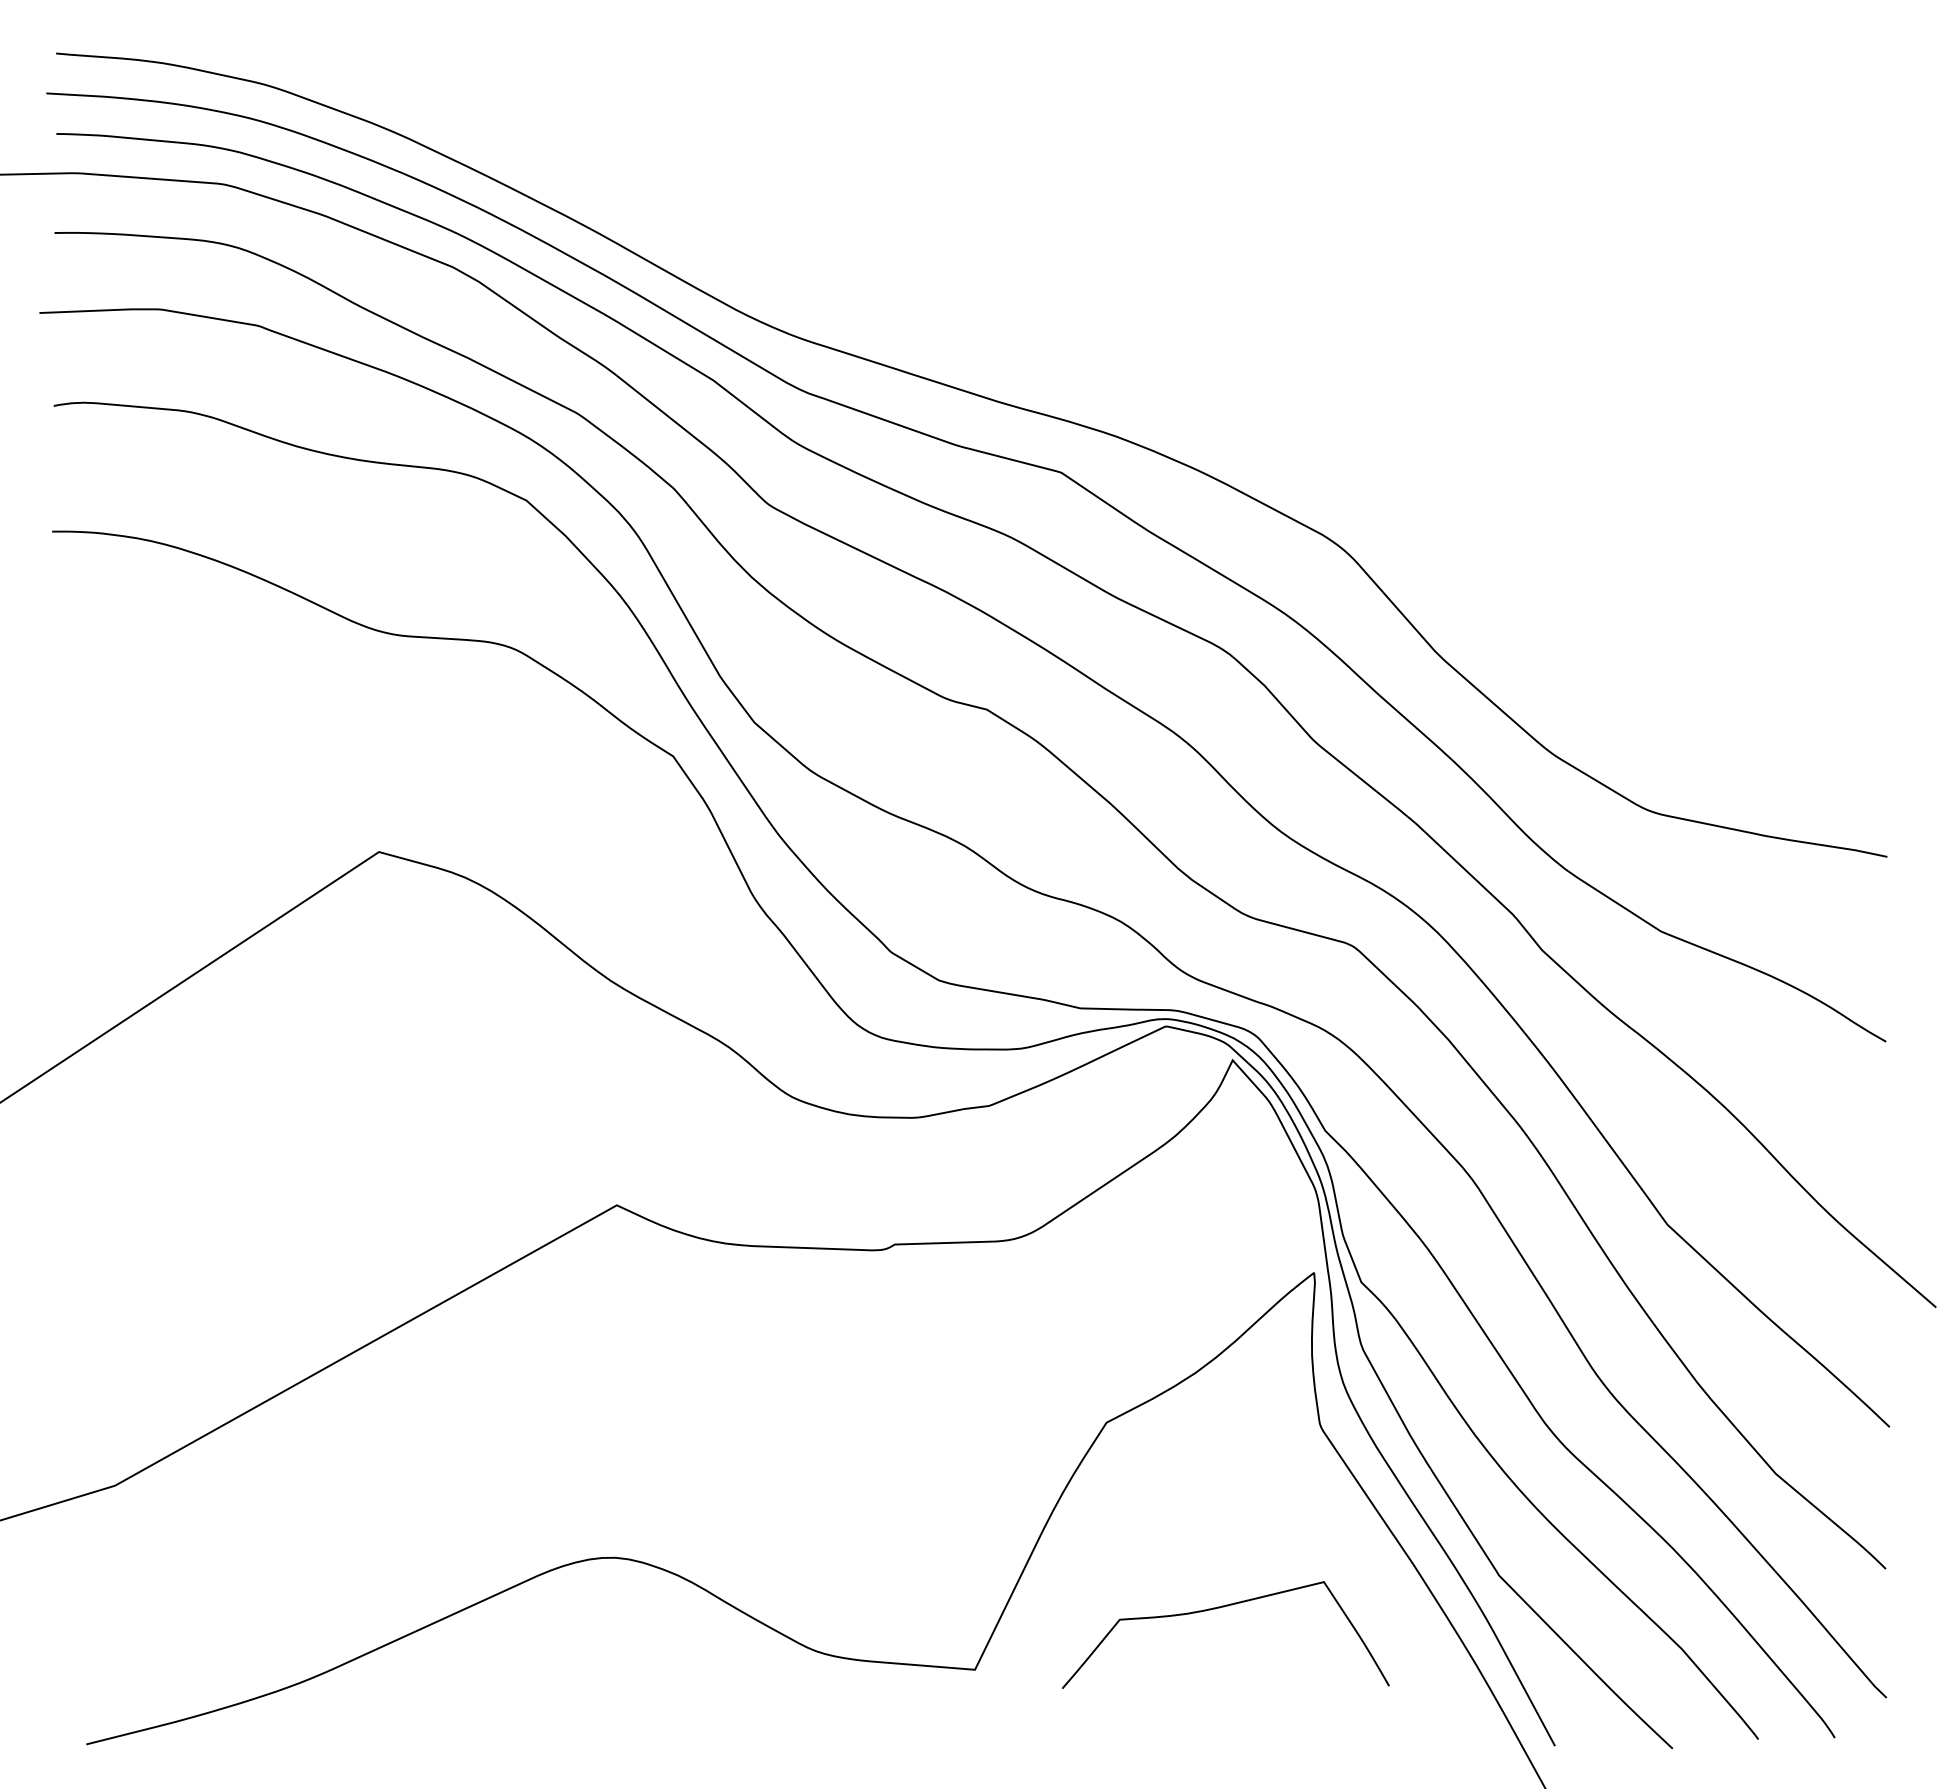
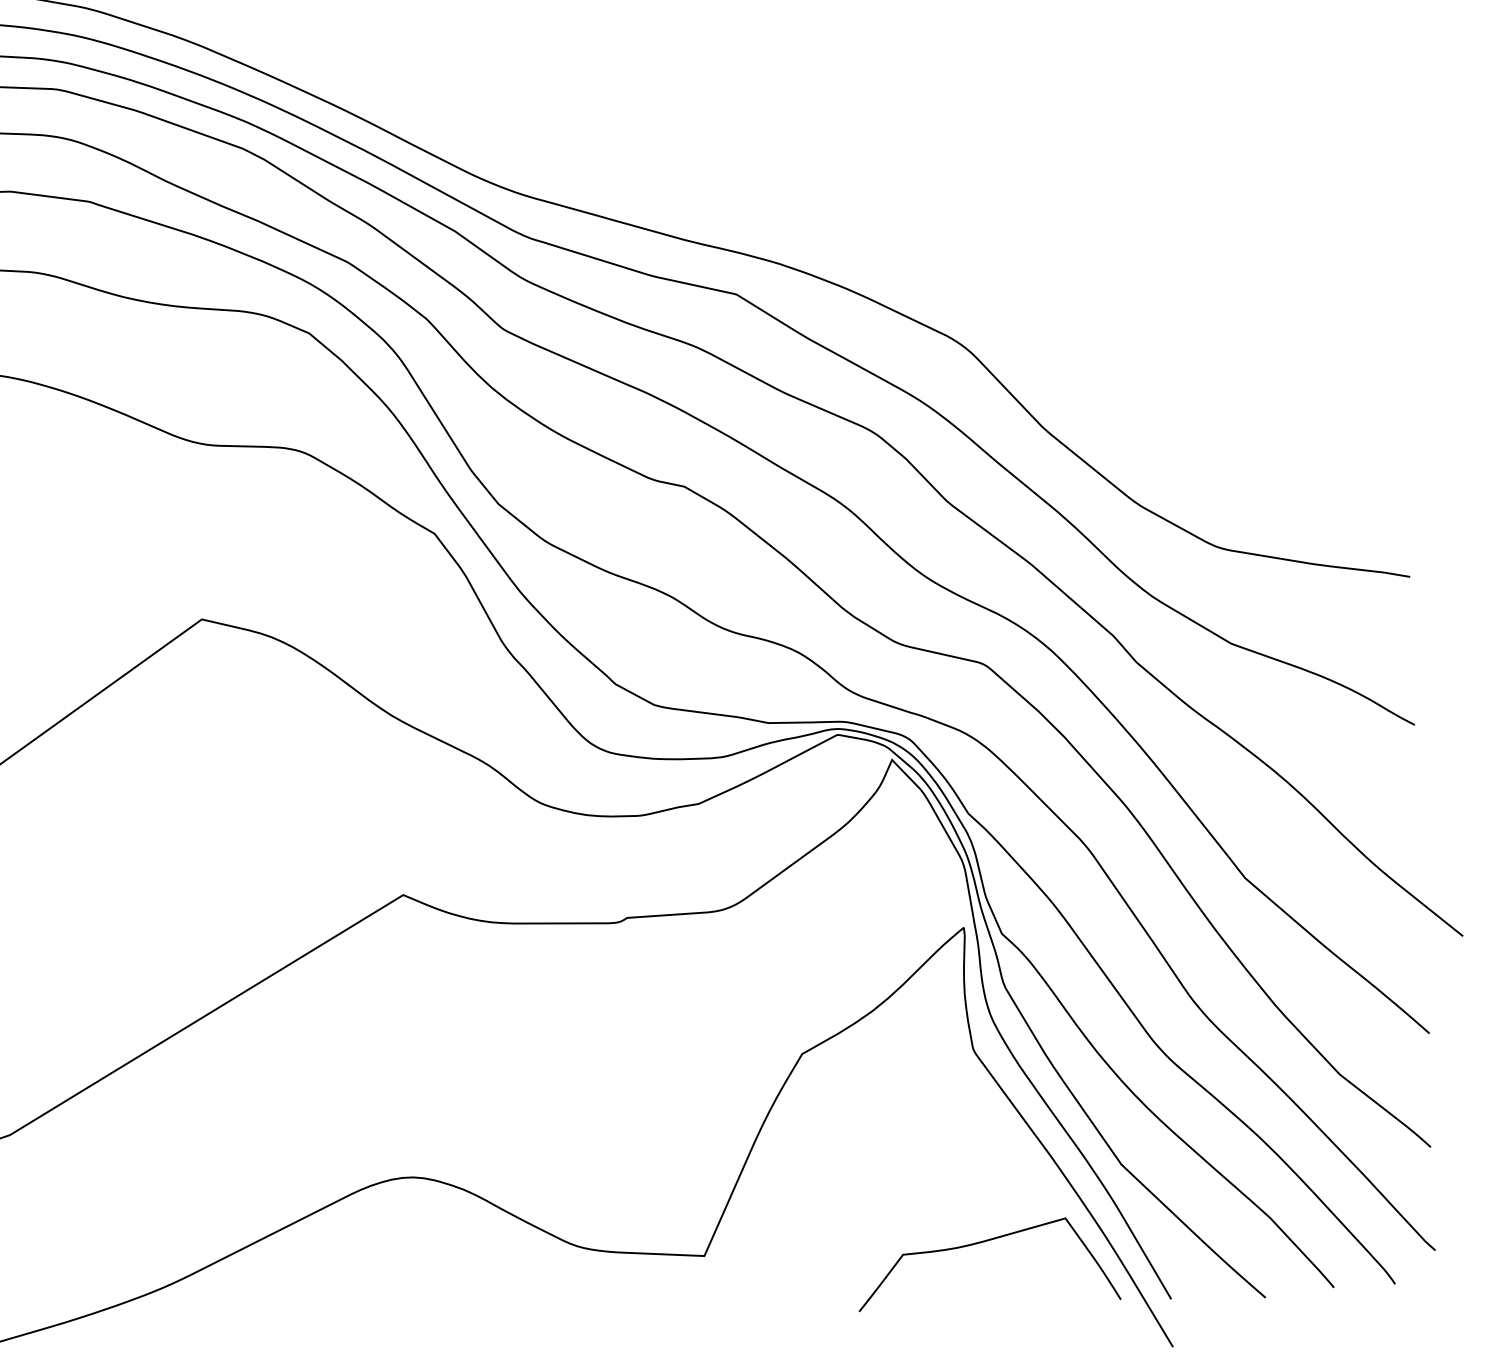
curve: (1220, 1608) -> (983, 1242), moved

